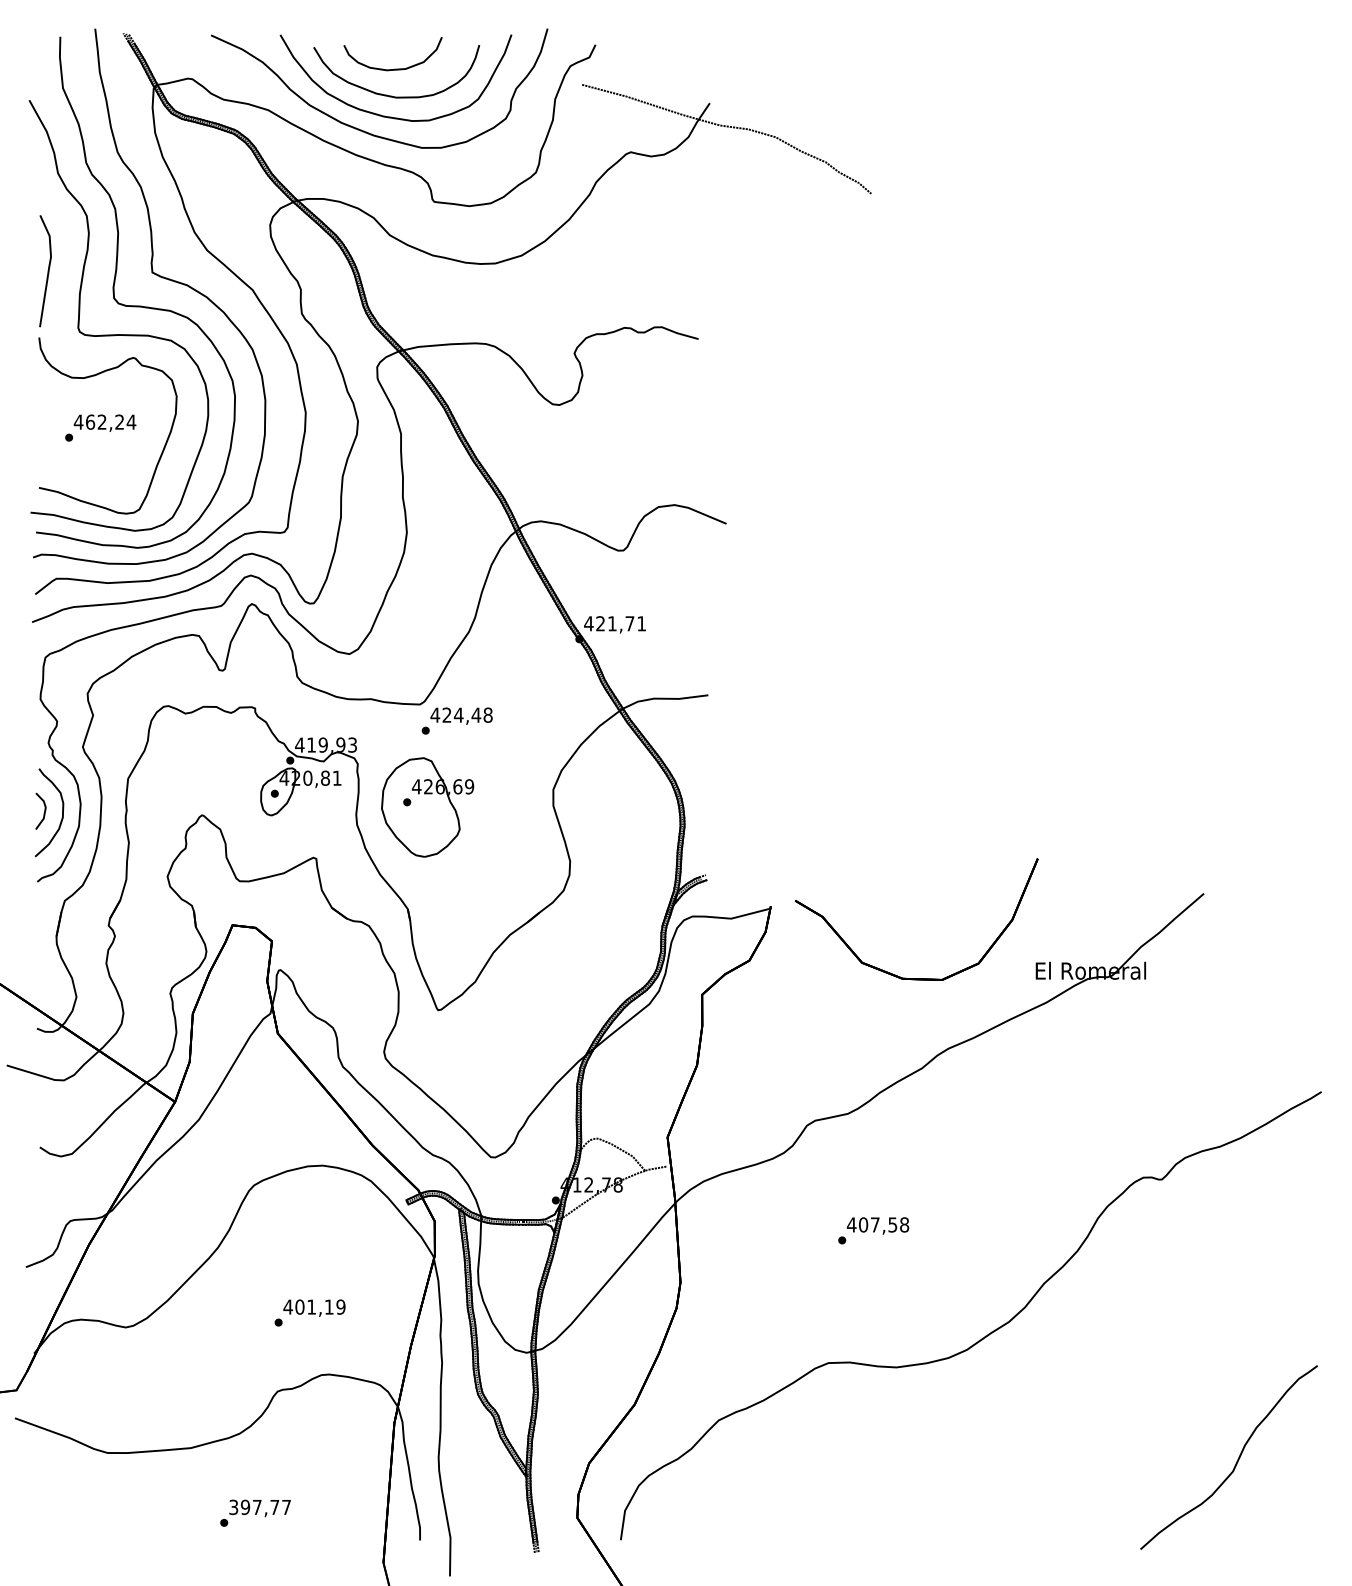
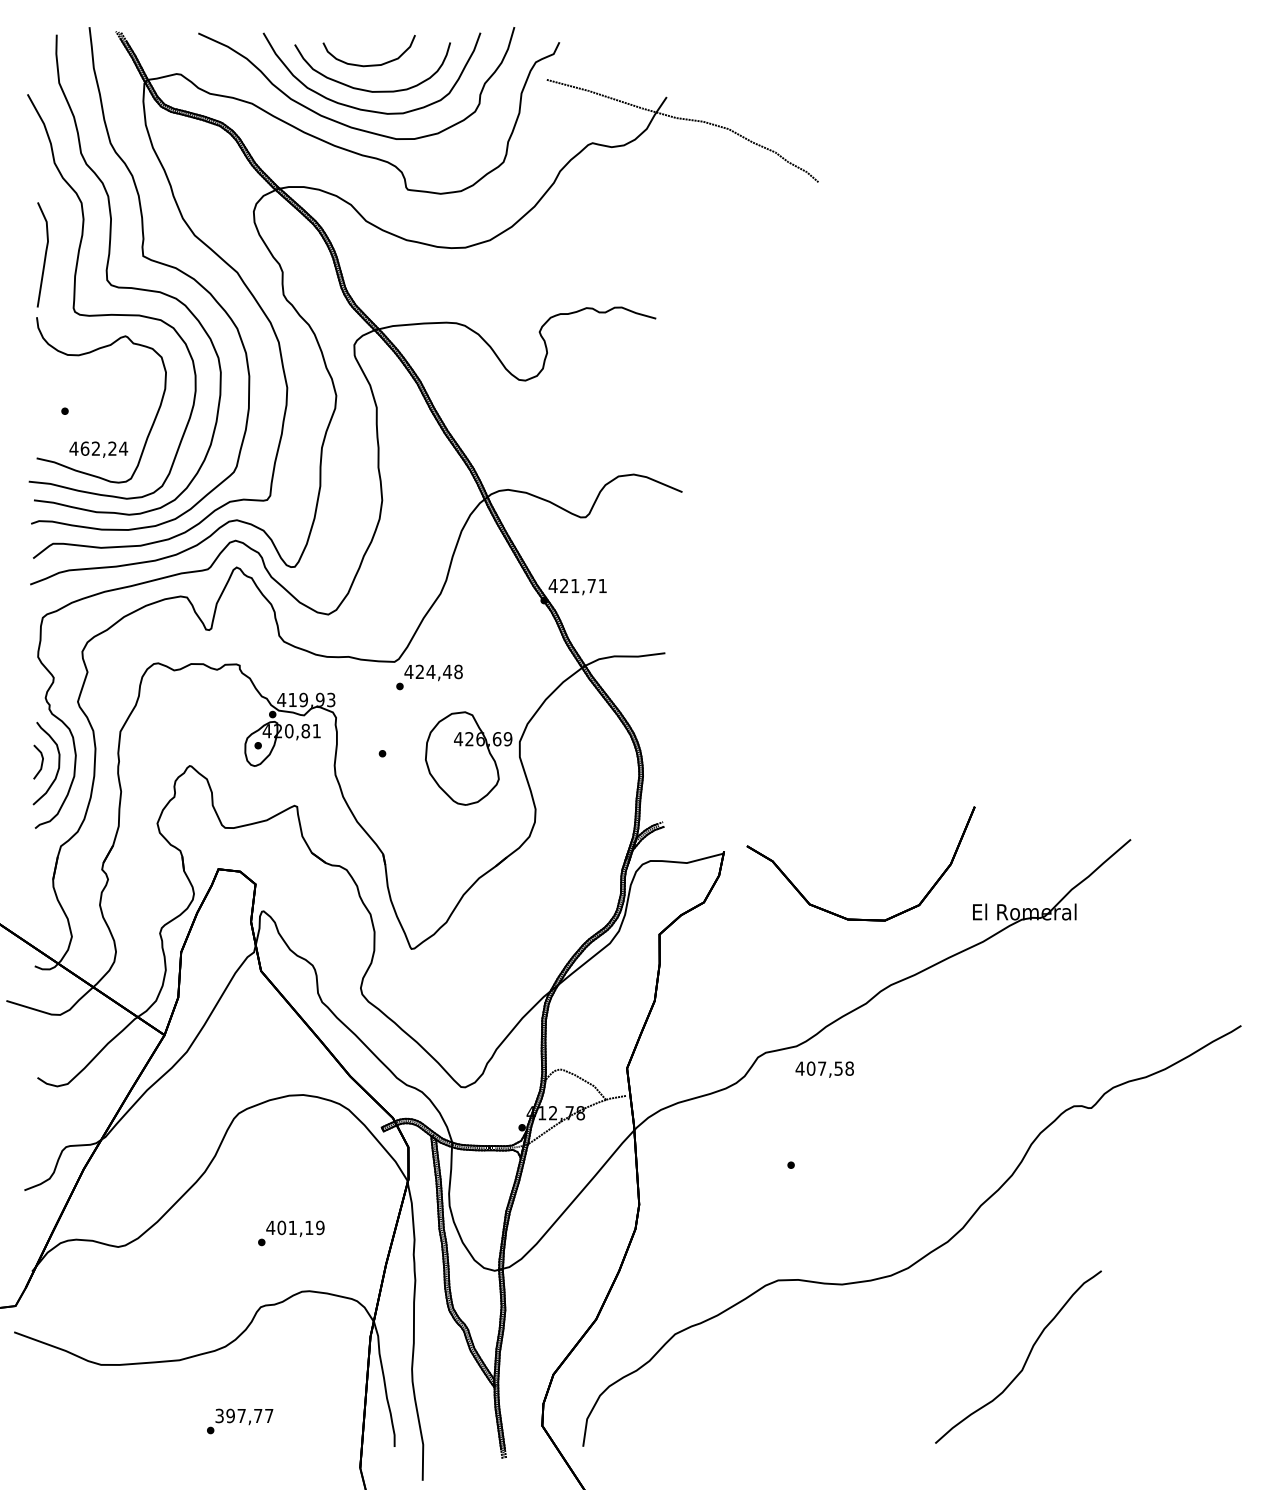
text: (104, 423) -> (98, 449), moved
part: (427, 807) -> (468, 758), moved
text: (877, 1225) -> (824, 1069), moved
curve: (1236, 1461) -> (1025, 1360), moved

